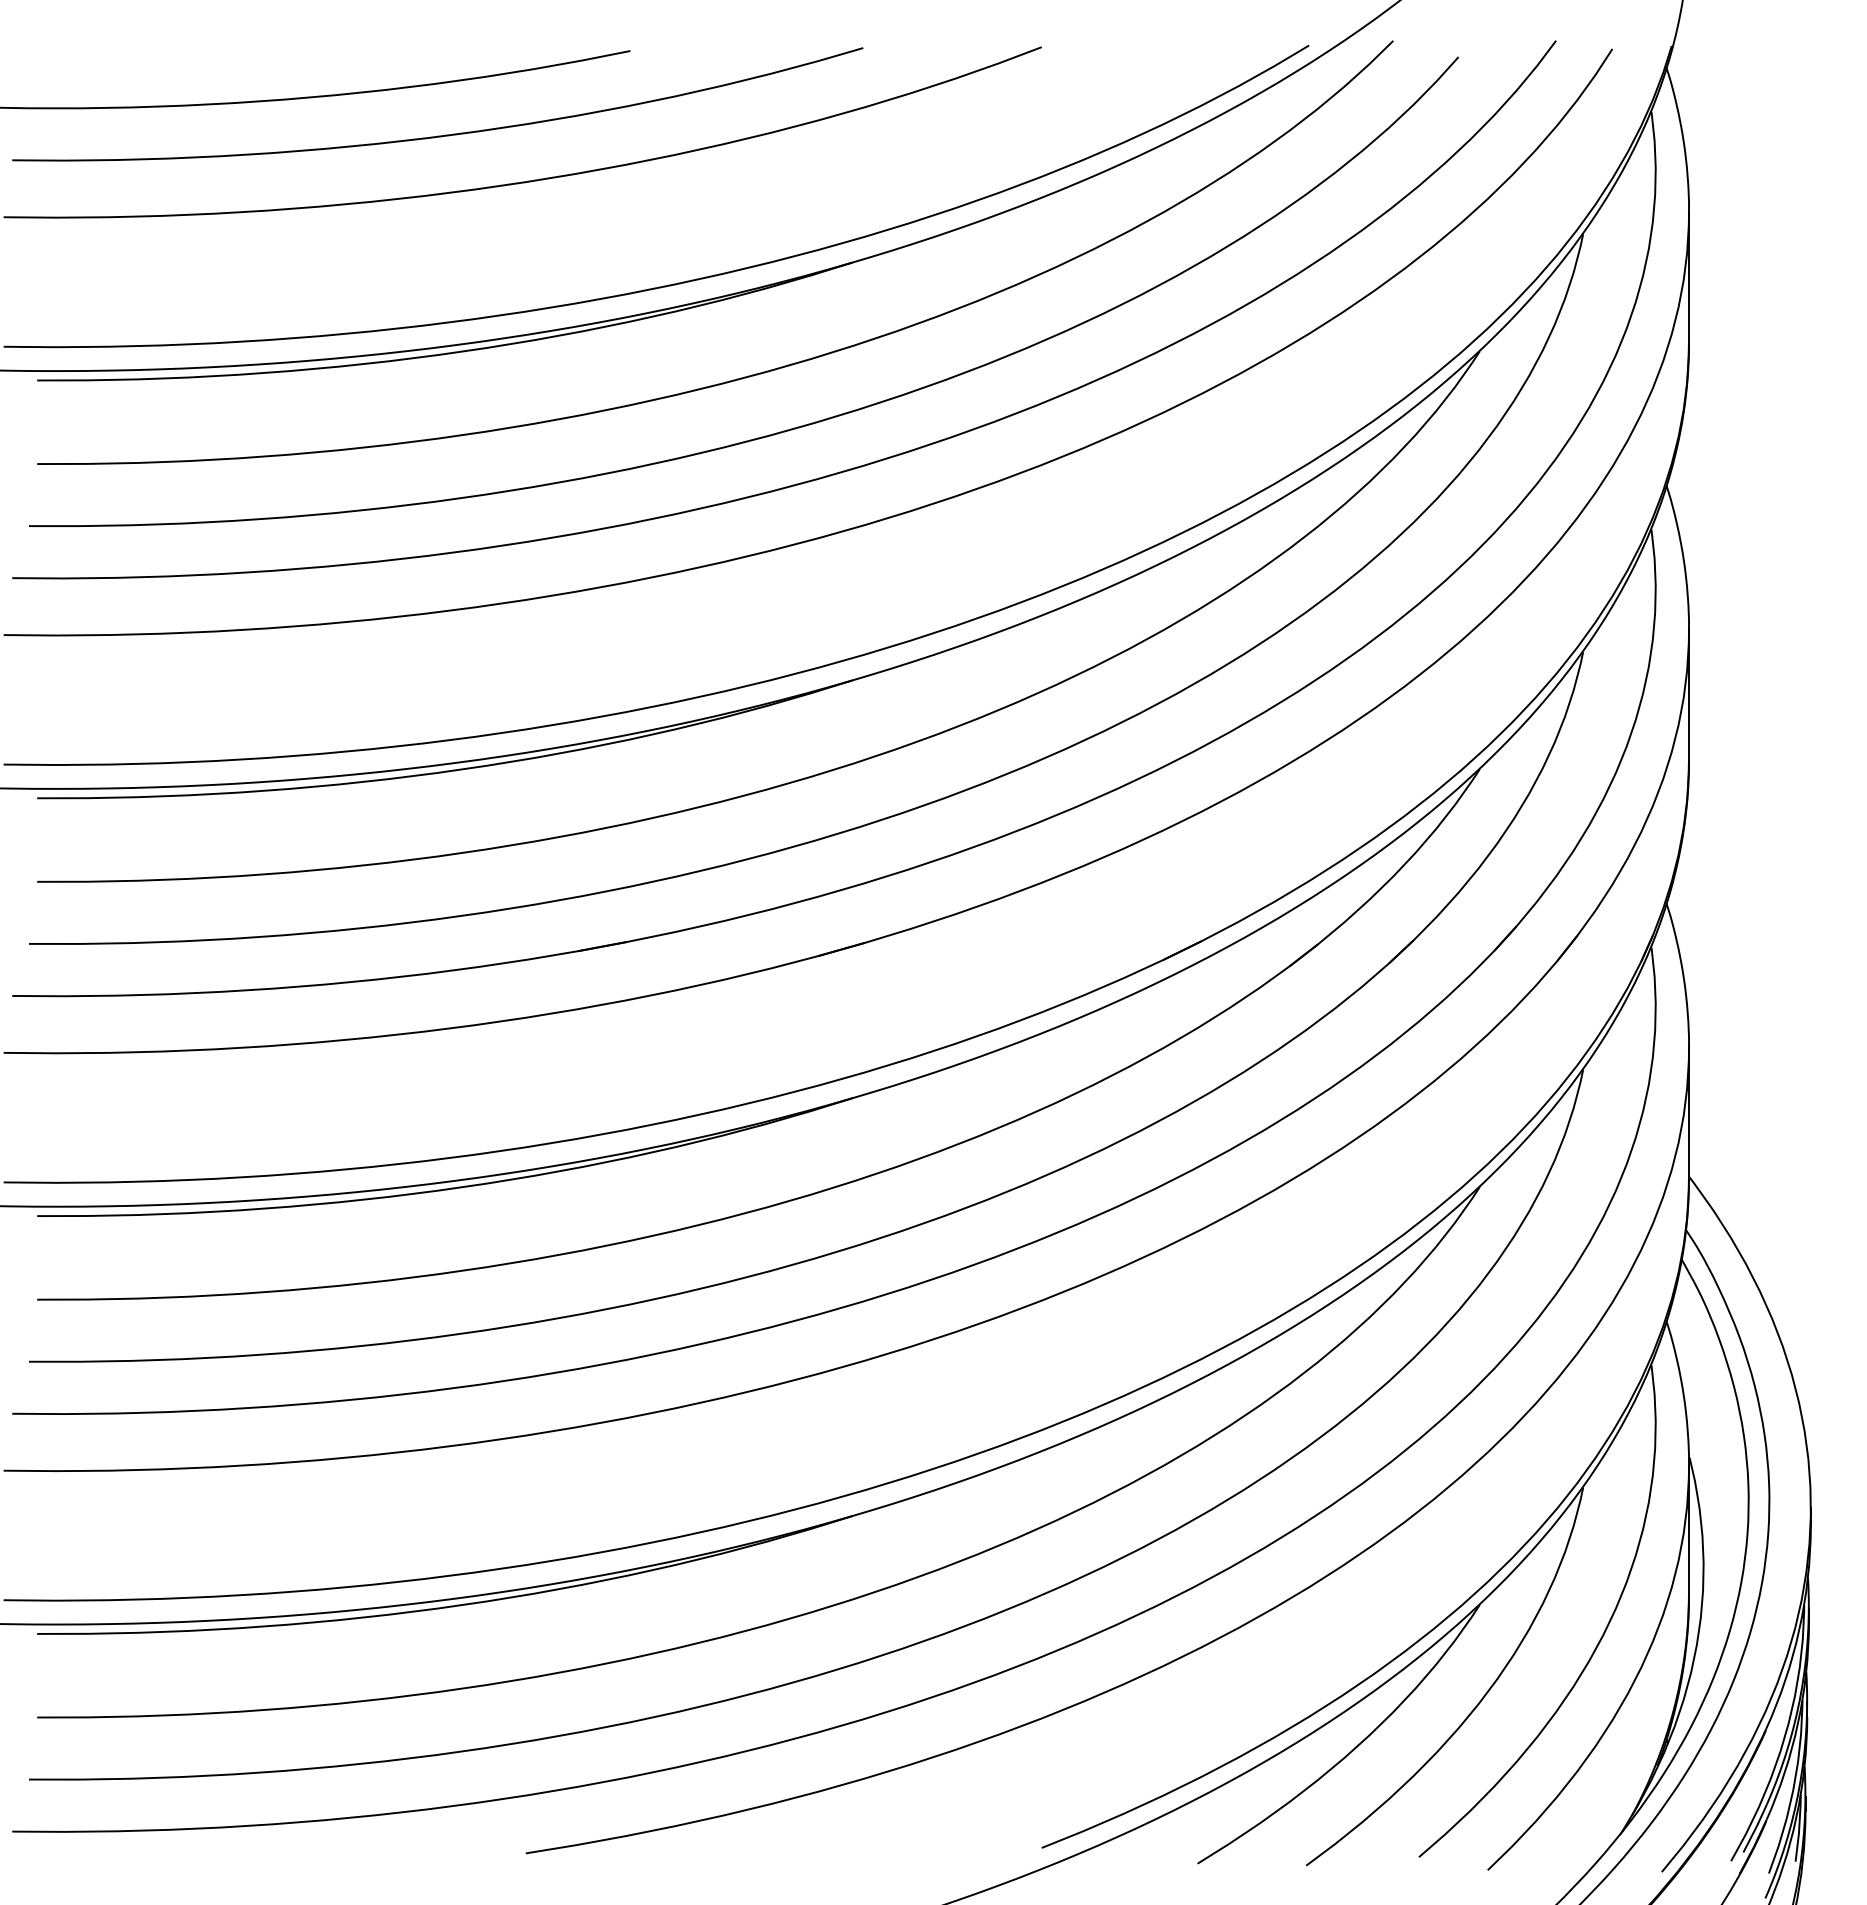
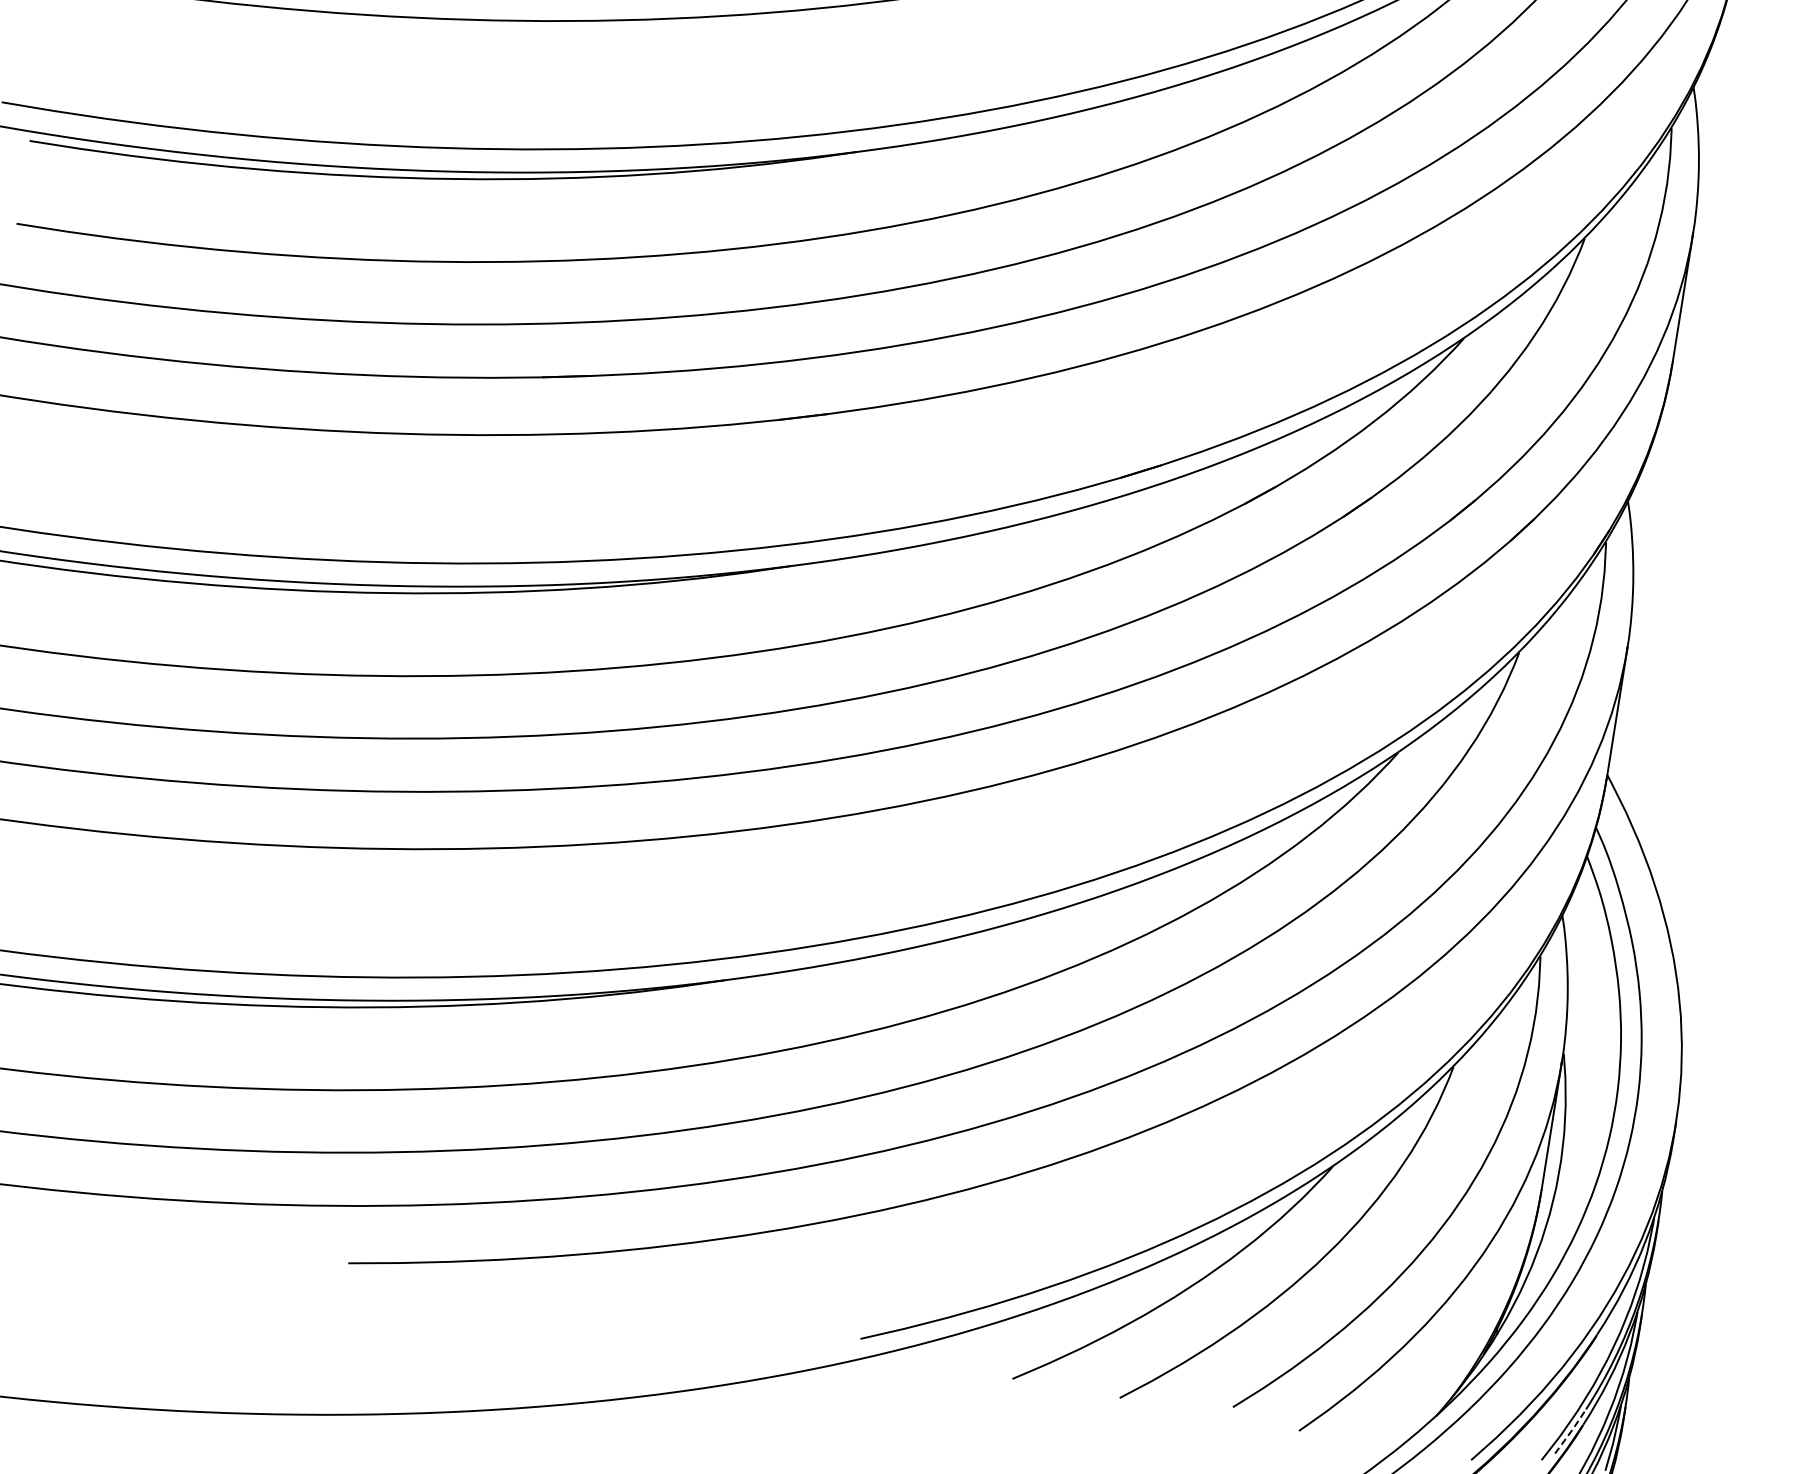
line: (1756, 1827) -> (1572, 1430), solid -> dashed

